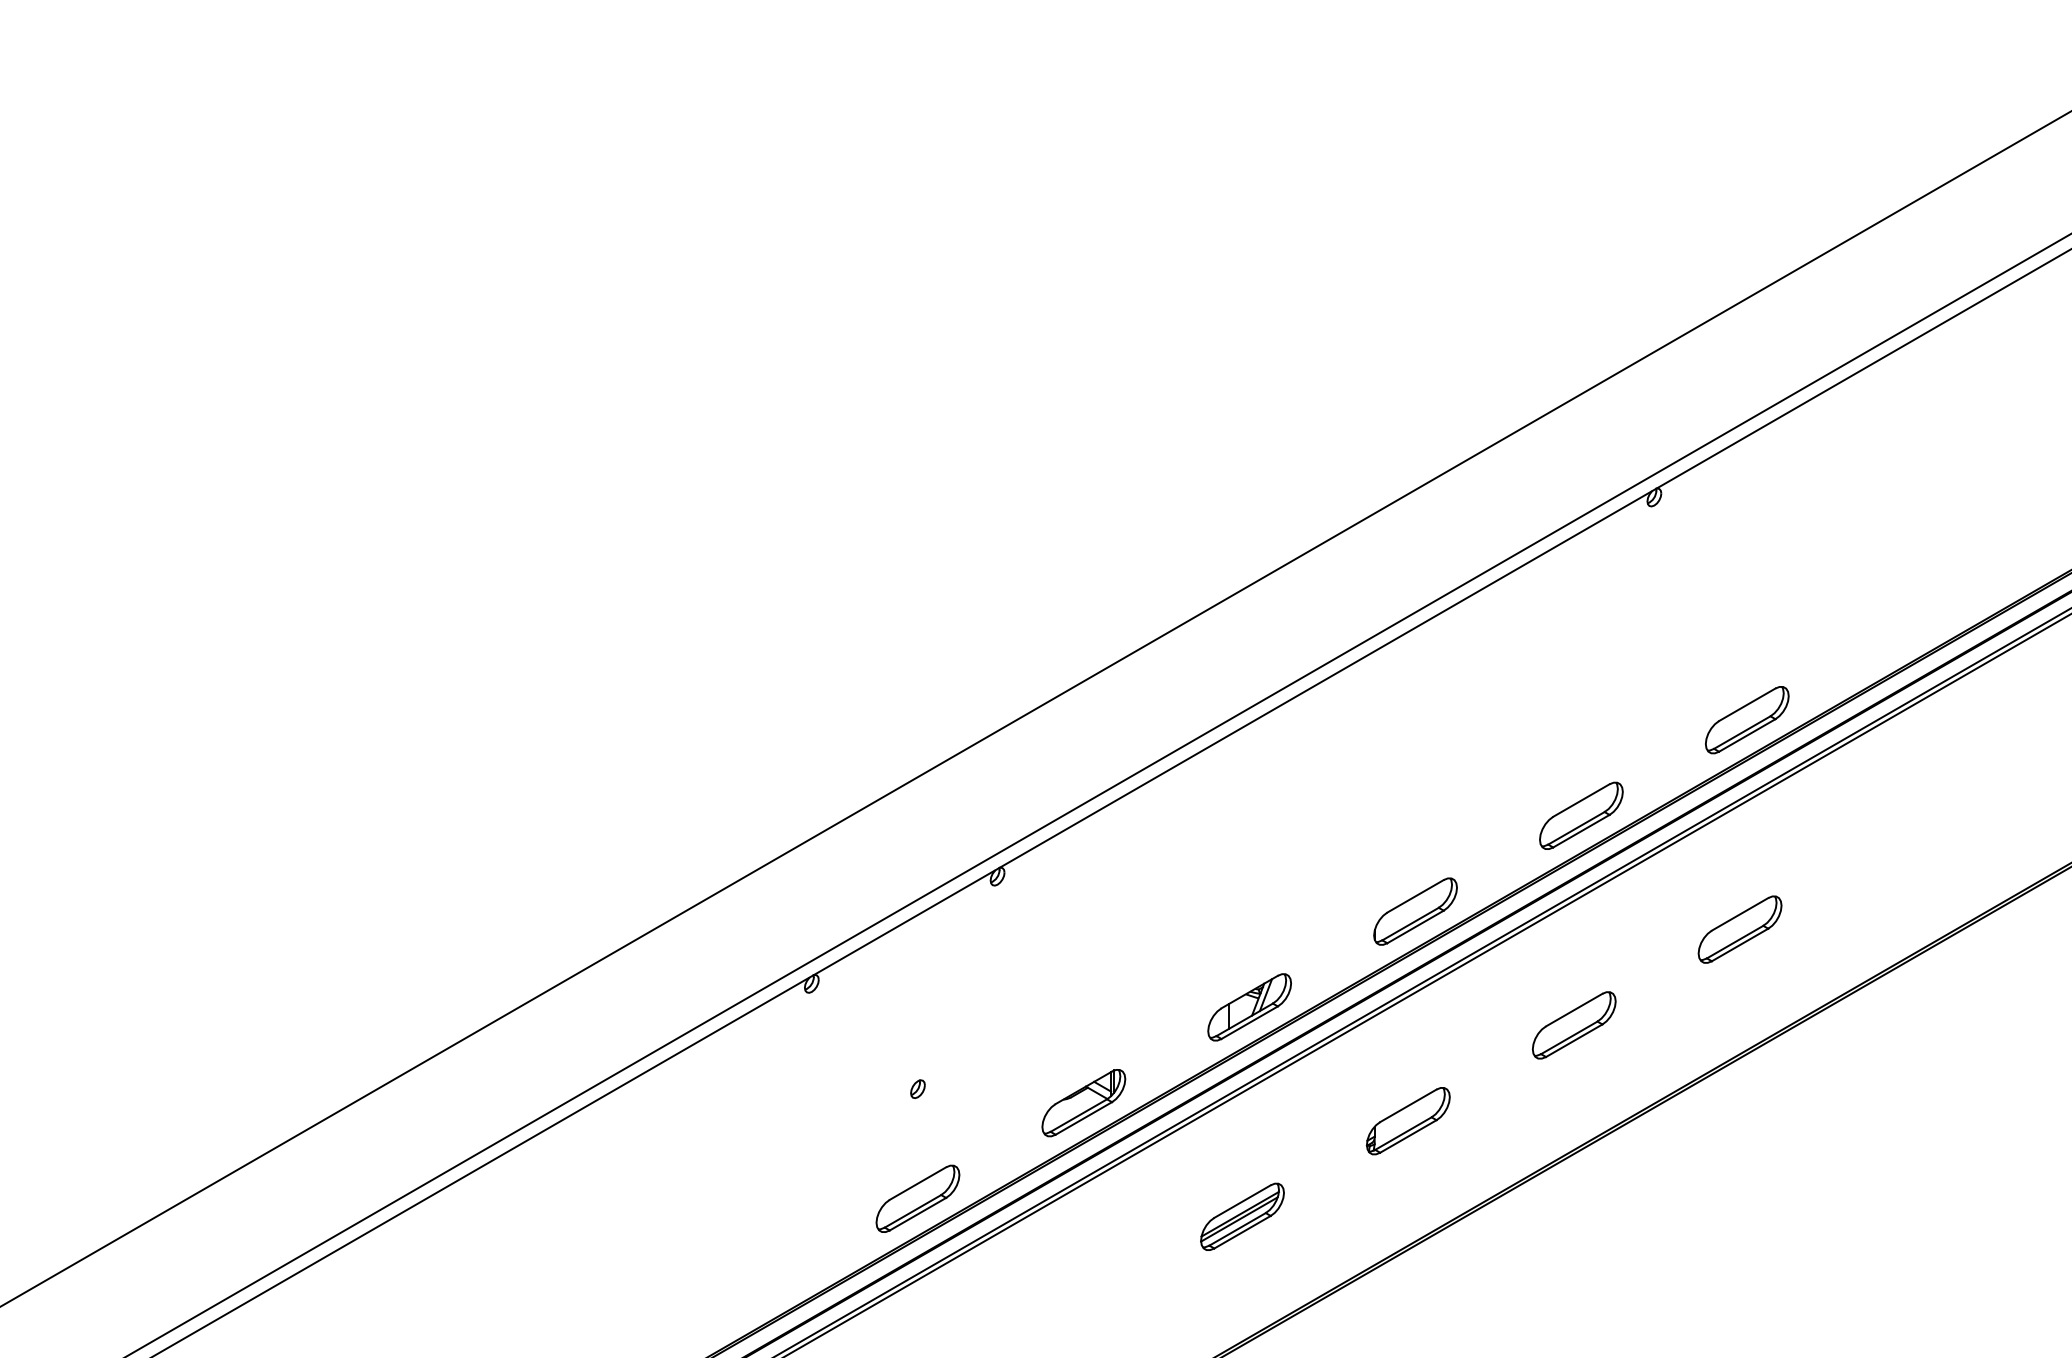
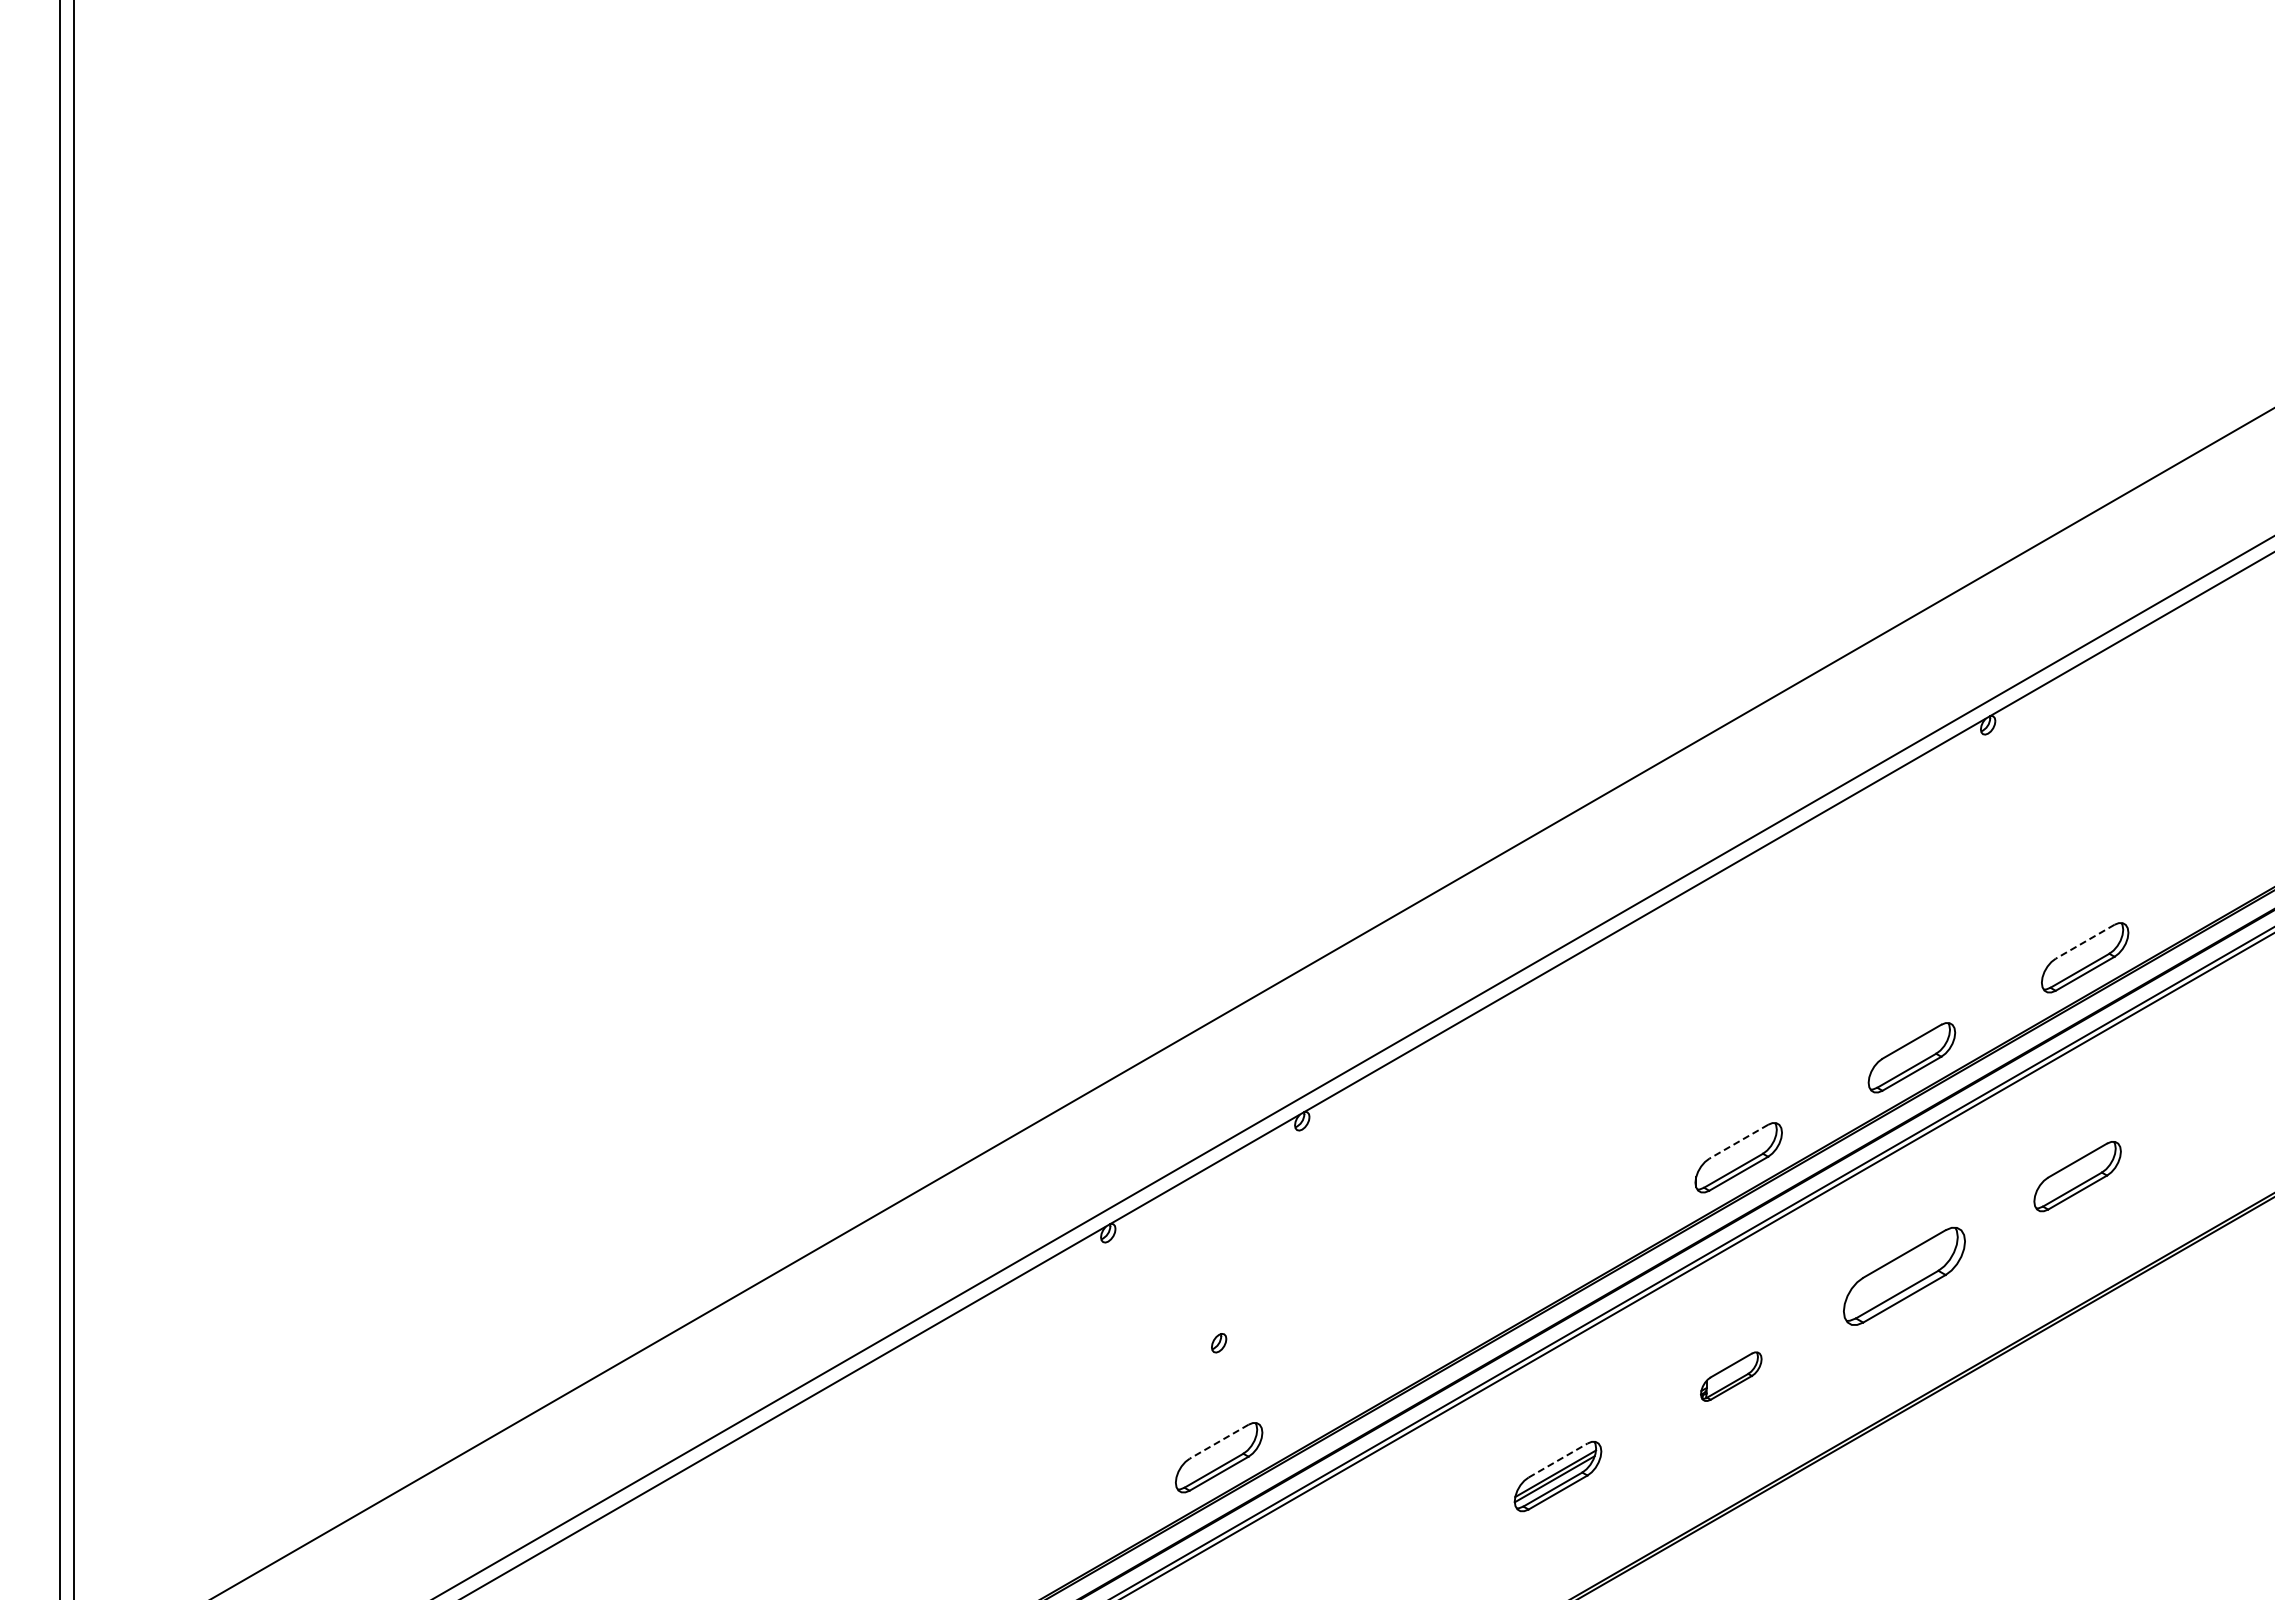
line: (1747, 704) -> (2085, 941), solid -> dashed
line: (1415, 896) -> (1738, 1141), solid -> dashed
part: (1249, 1007) -> (1565, 1257), removed
part: (1574, 1025) -> (1904, 1276), size x1.4
part: (1084, 1102) -> (1392, 1357), removed
part: (1408, 1121) -> (1731, 1376), size x0.7
line: (918, 1183) -> (1219, 1441), solid -> dashed
line: (1242, 1201) -> (1558, 1460), solid -> dashed

